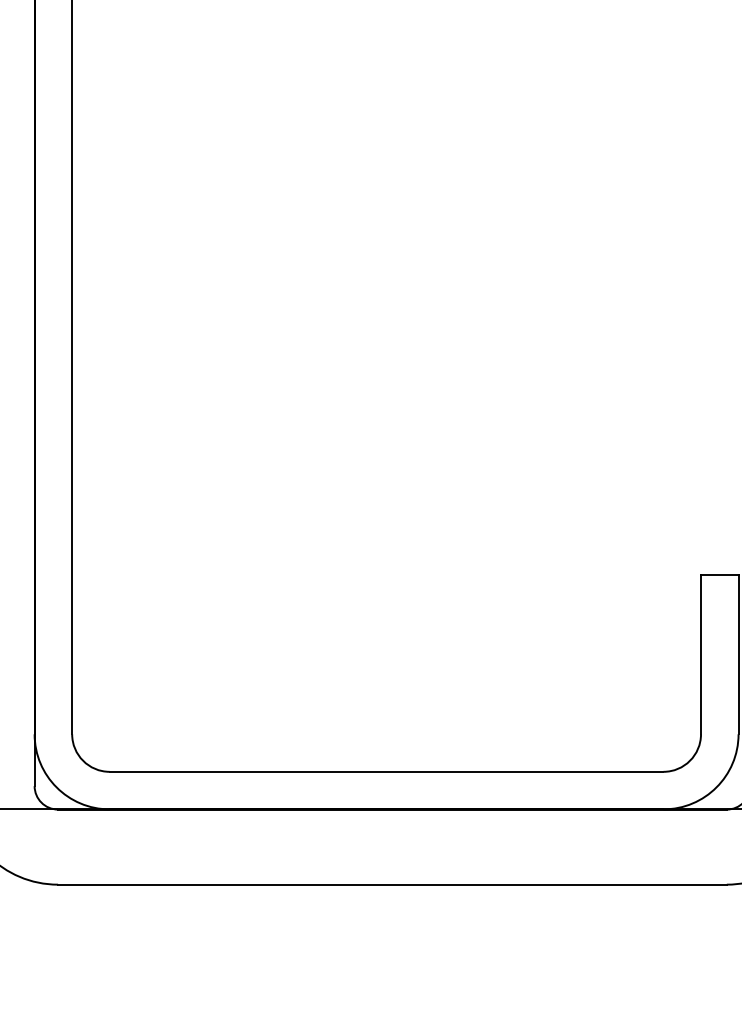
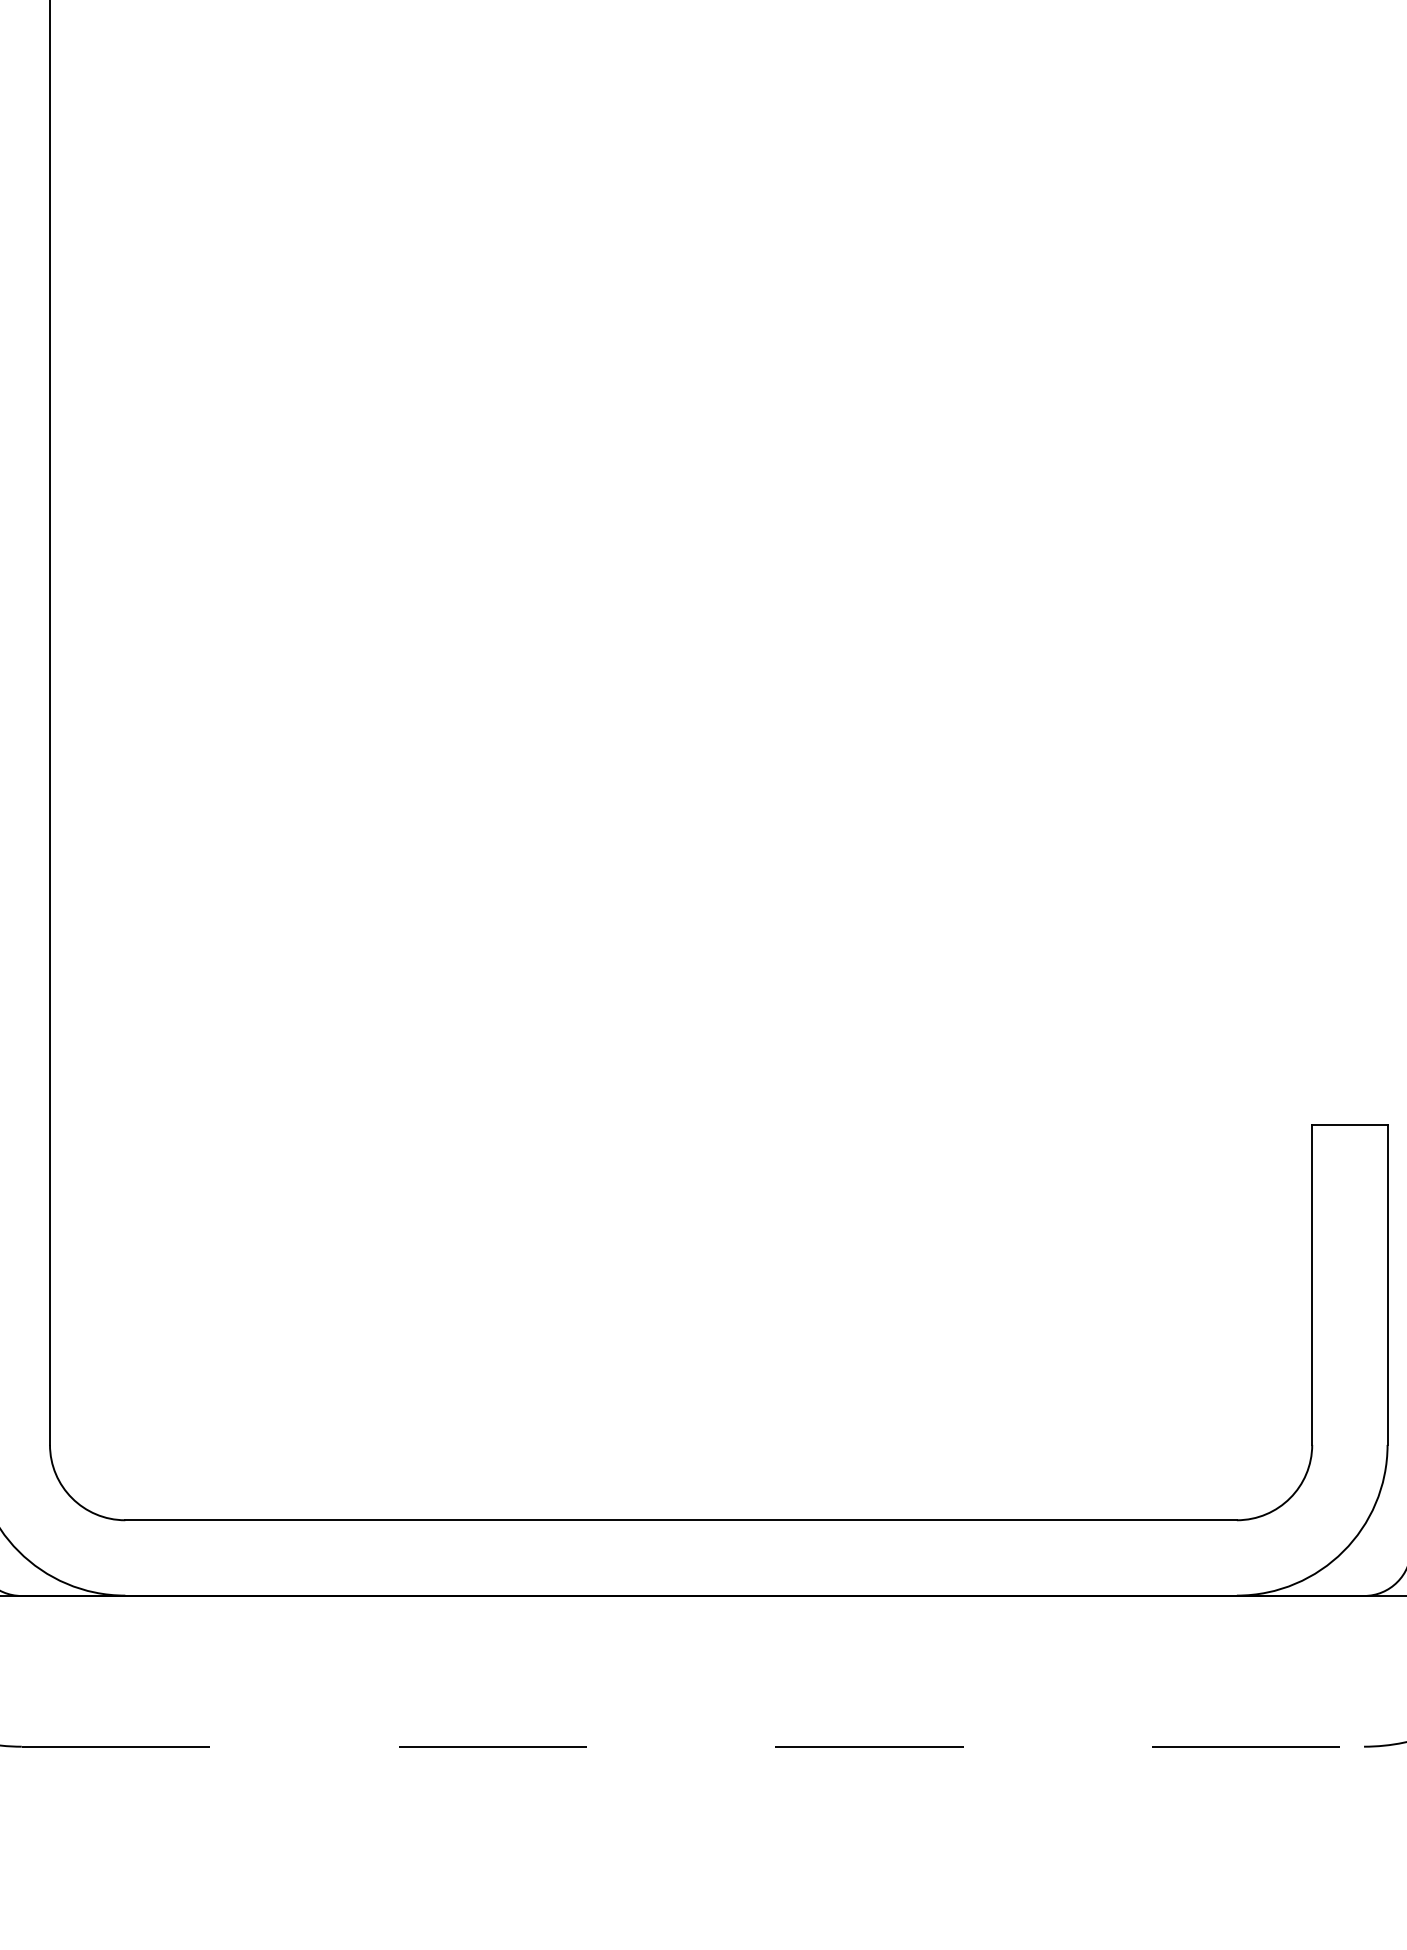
line: (392, 884) -> (692, 1746), solid -> dashed

